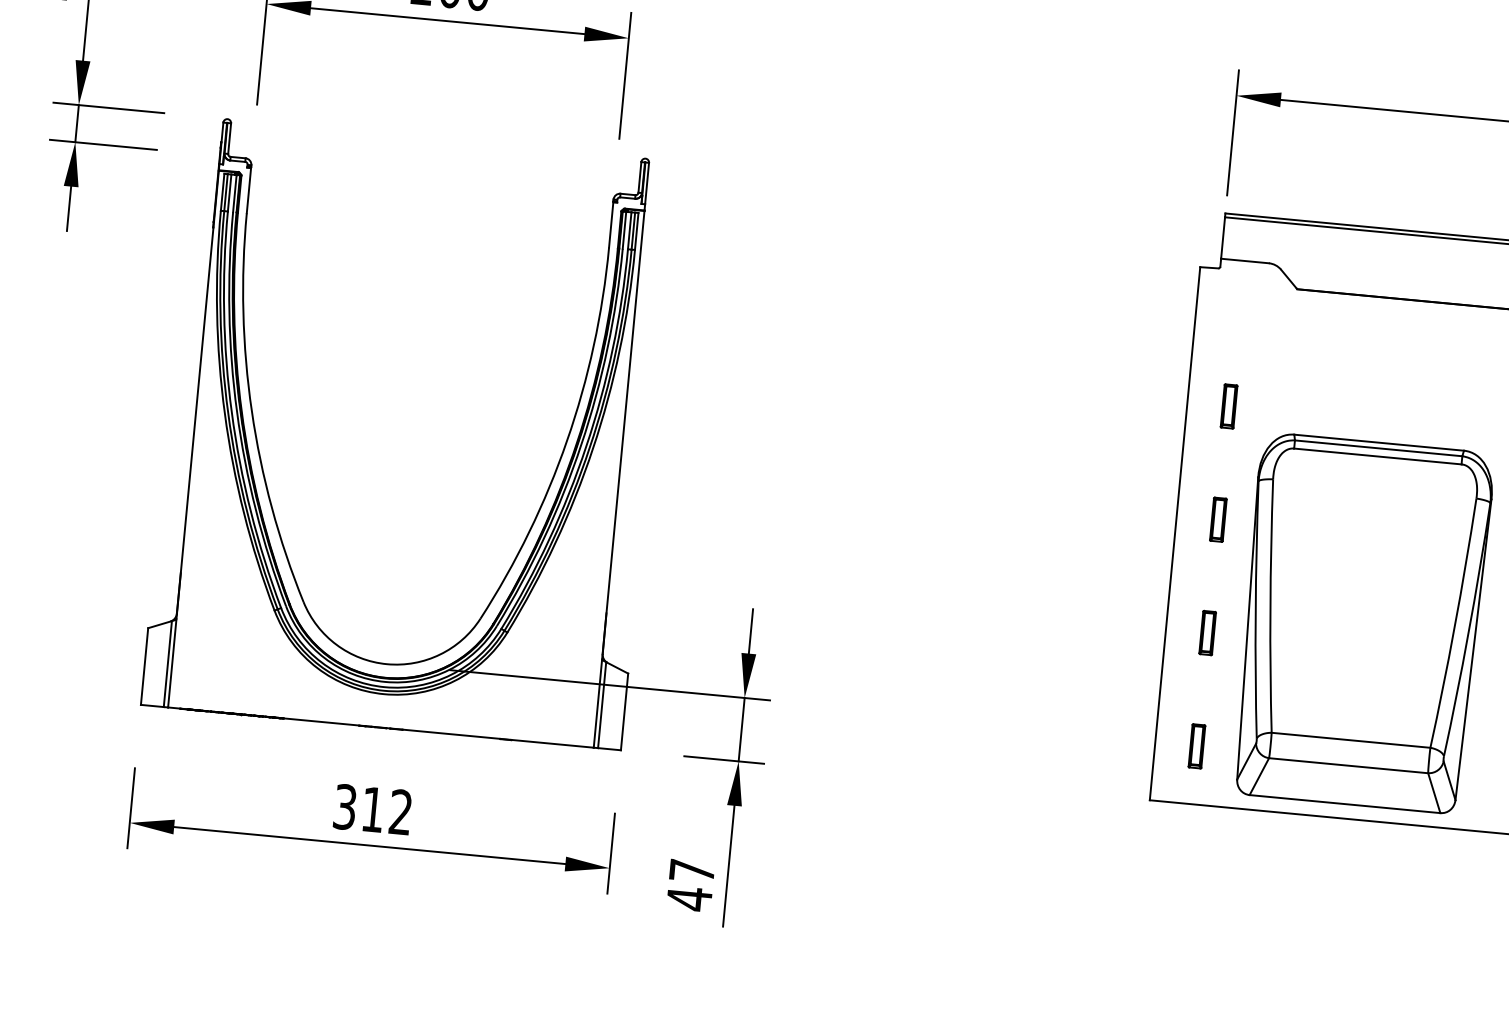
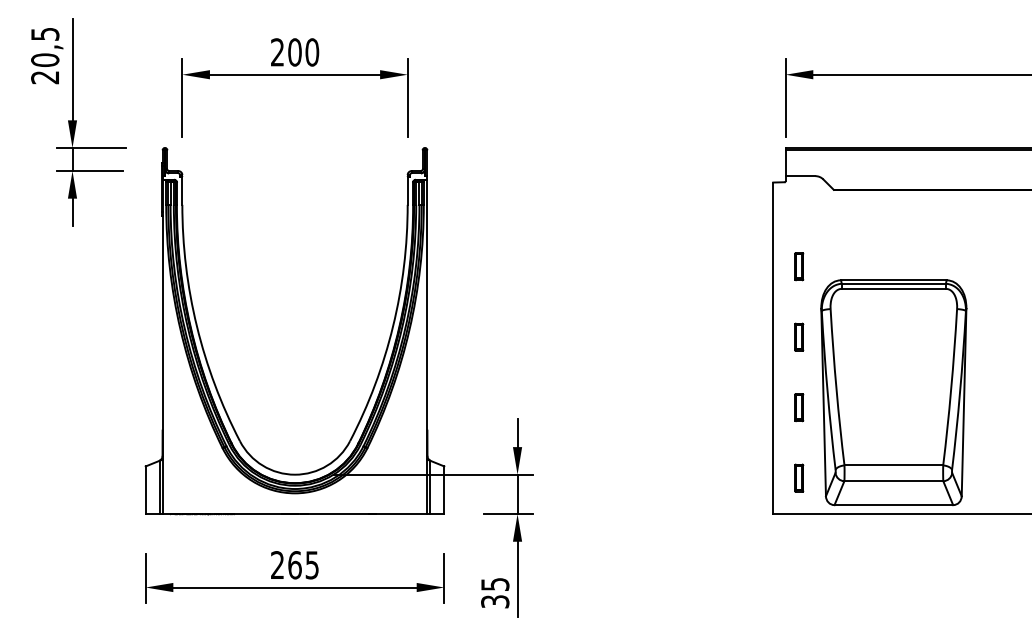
text: (372, 810) -> (294, 565), 312 -> 265
text: (691, 885) -> (495, 593), 47 -> 35

